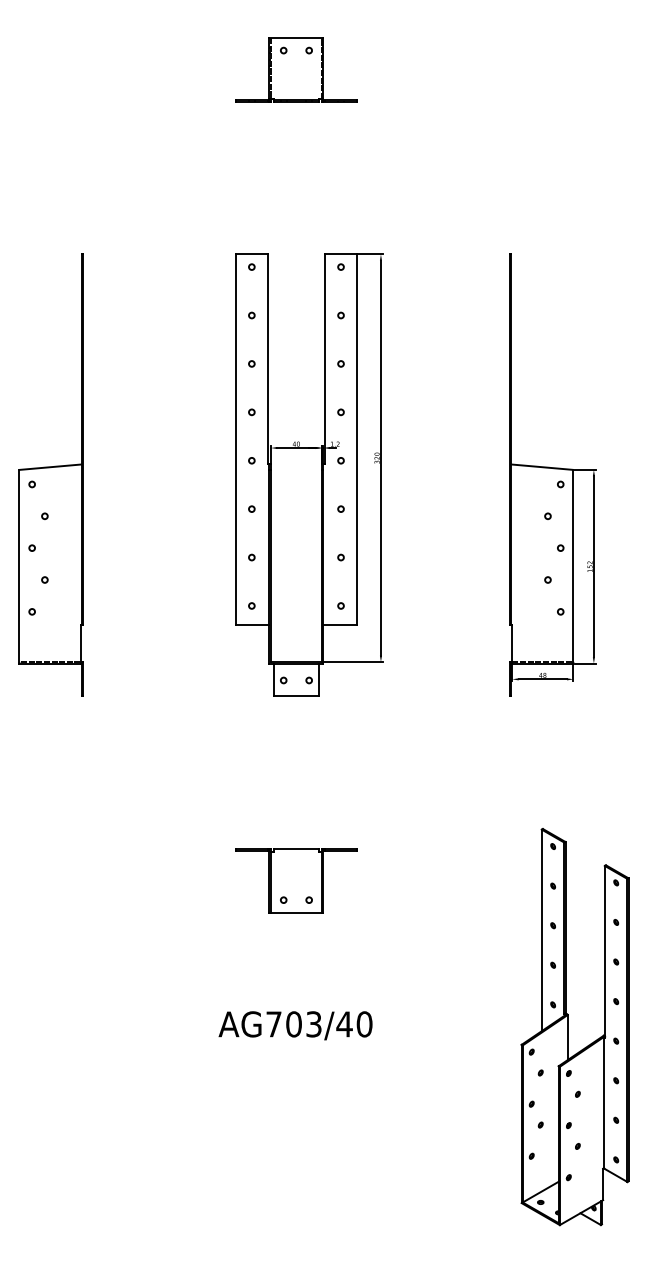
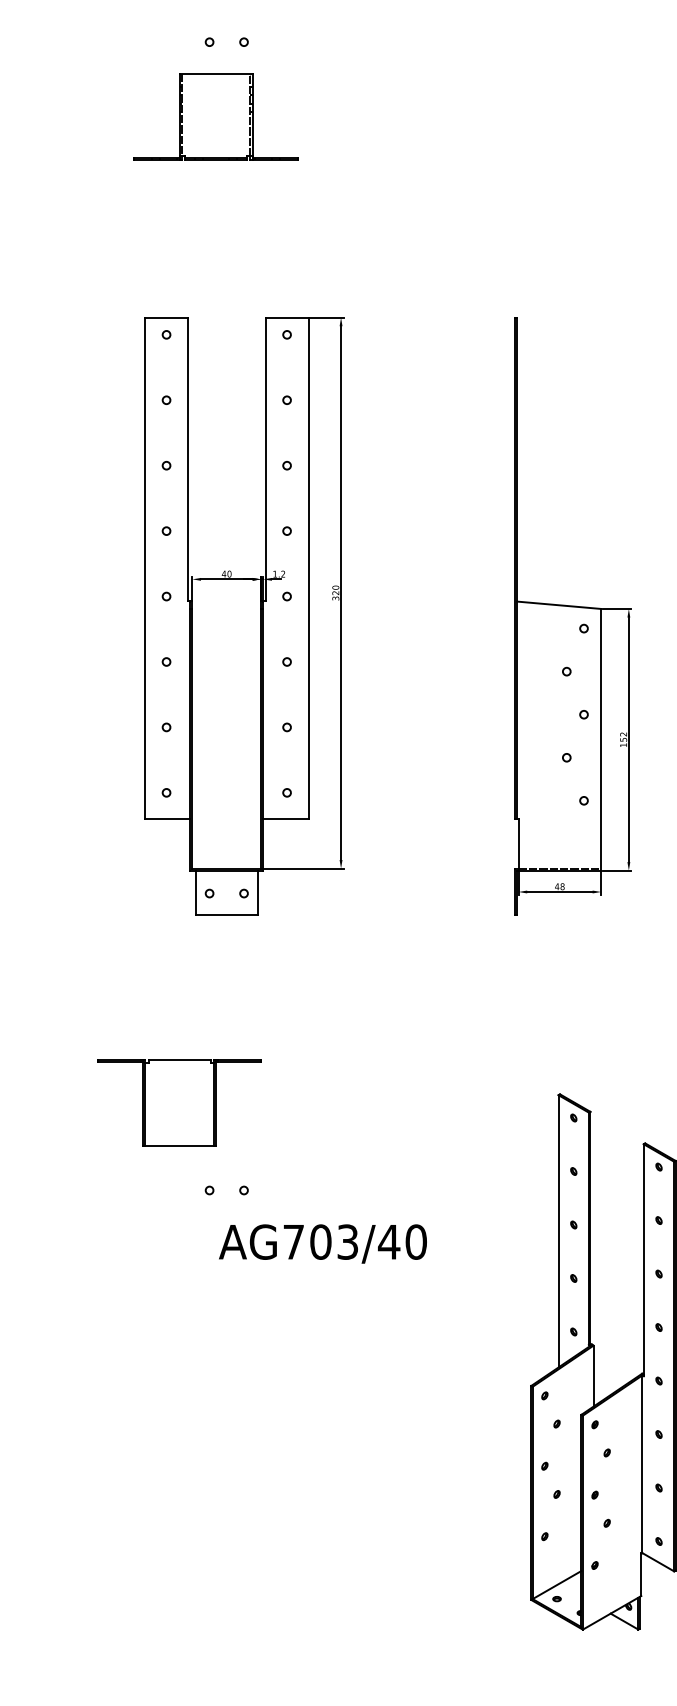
part: (296, 69) -> (216, 116), moved
part: (296, 880) -> (179, 1101), moved
text: (295, 1025) -> (322, 1243), moved

